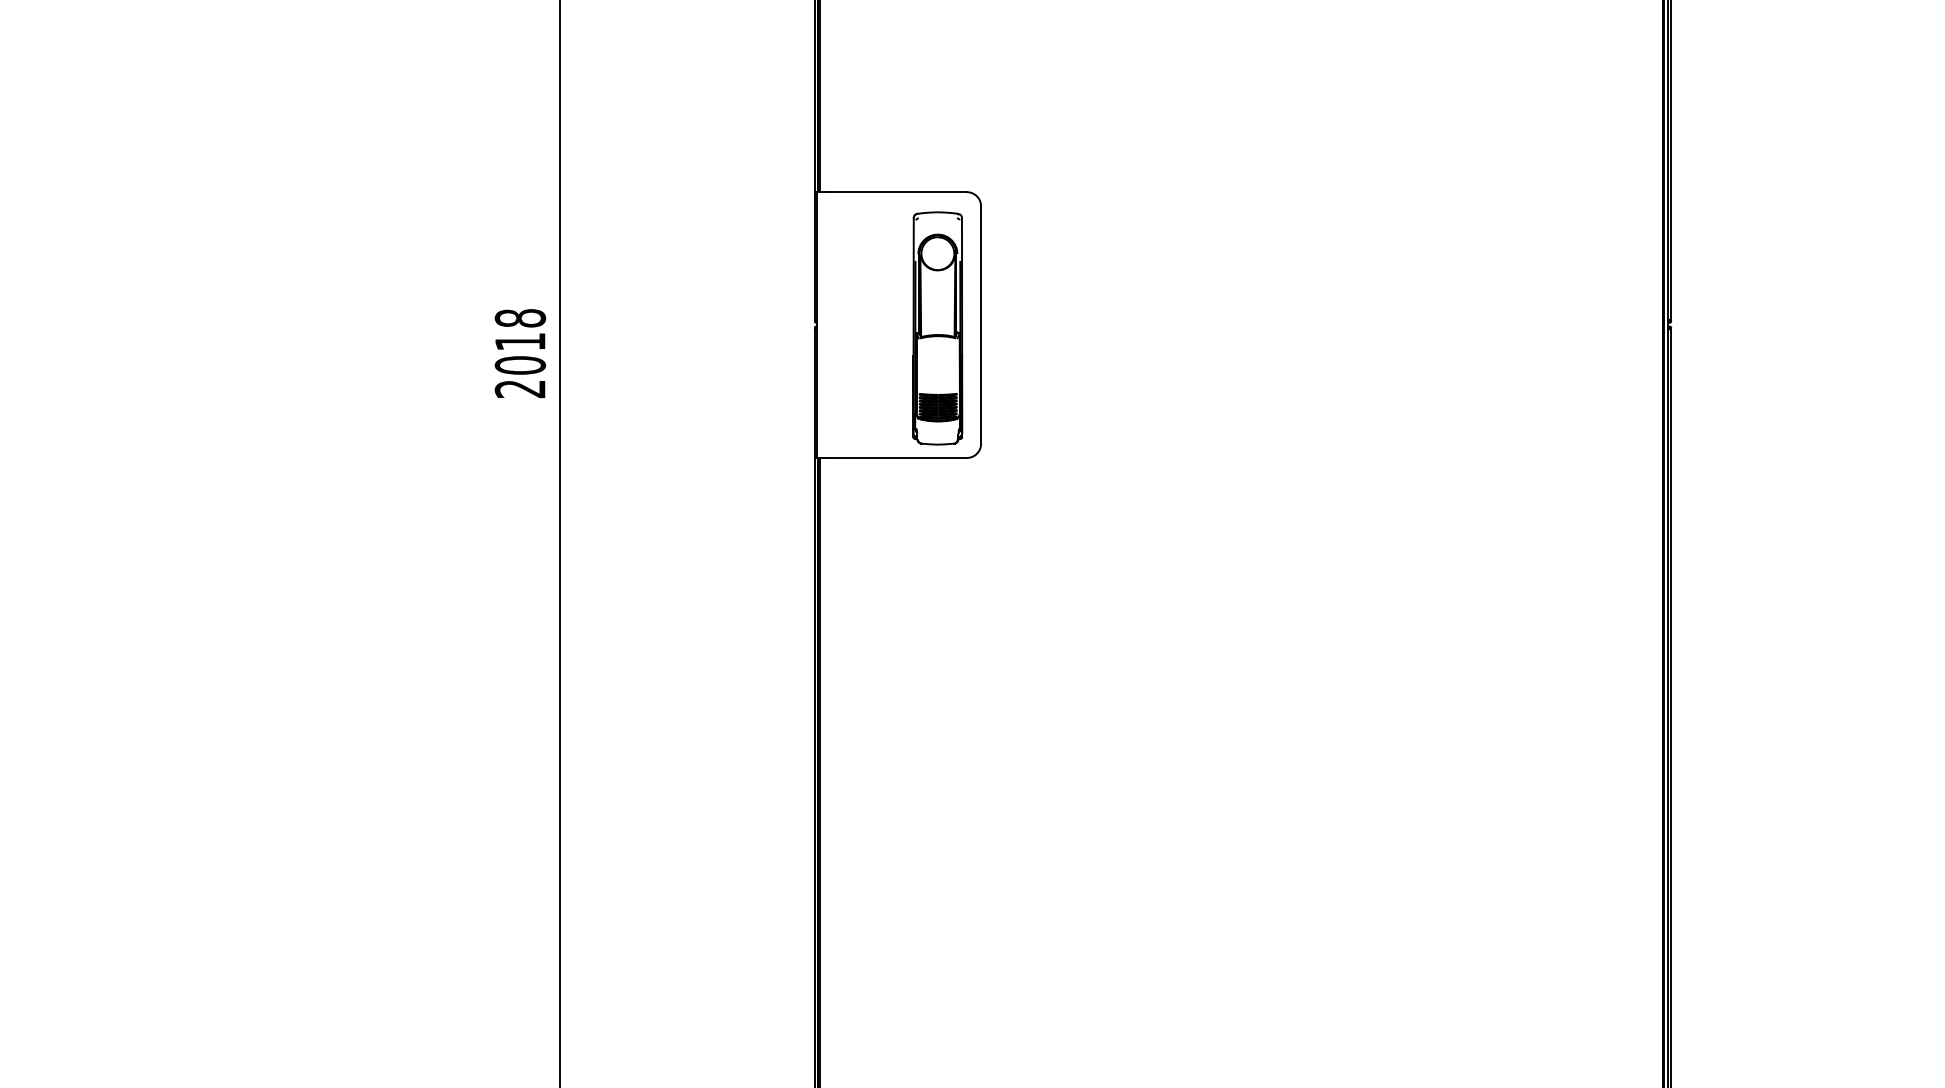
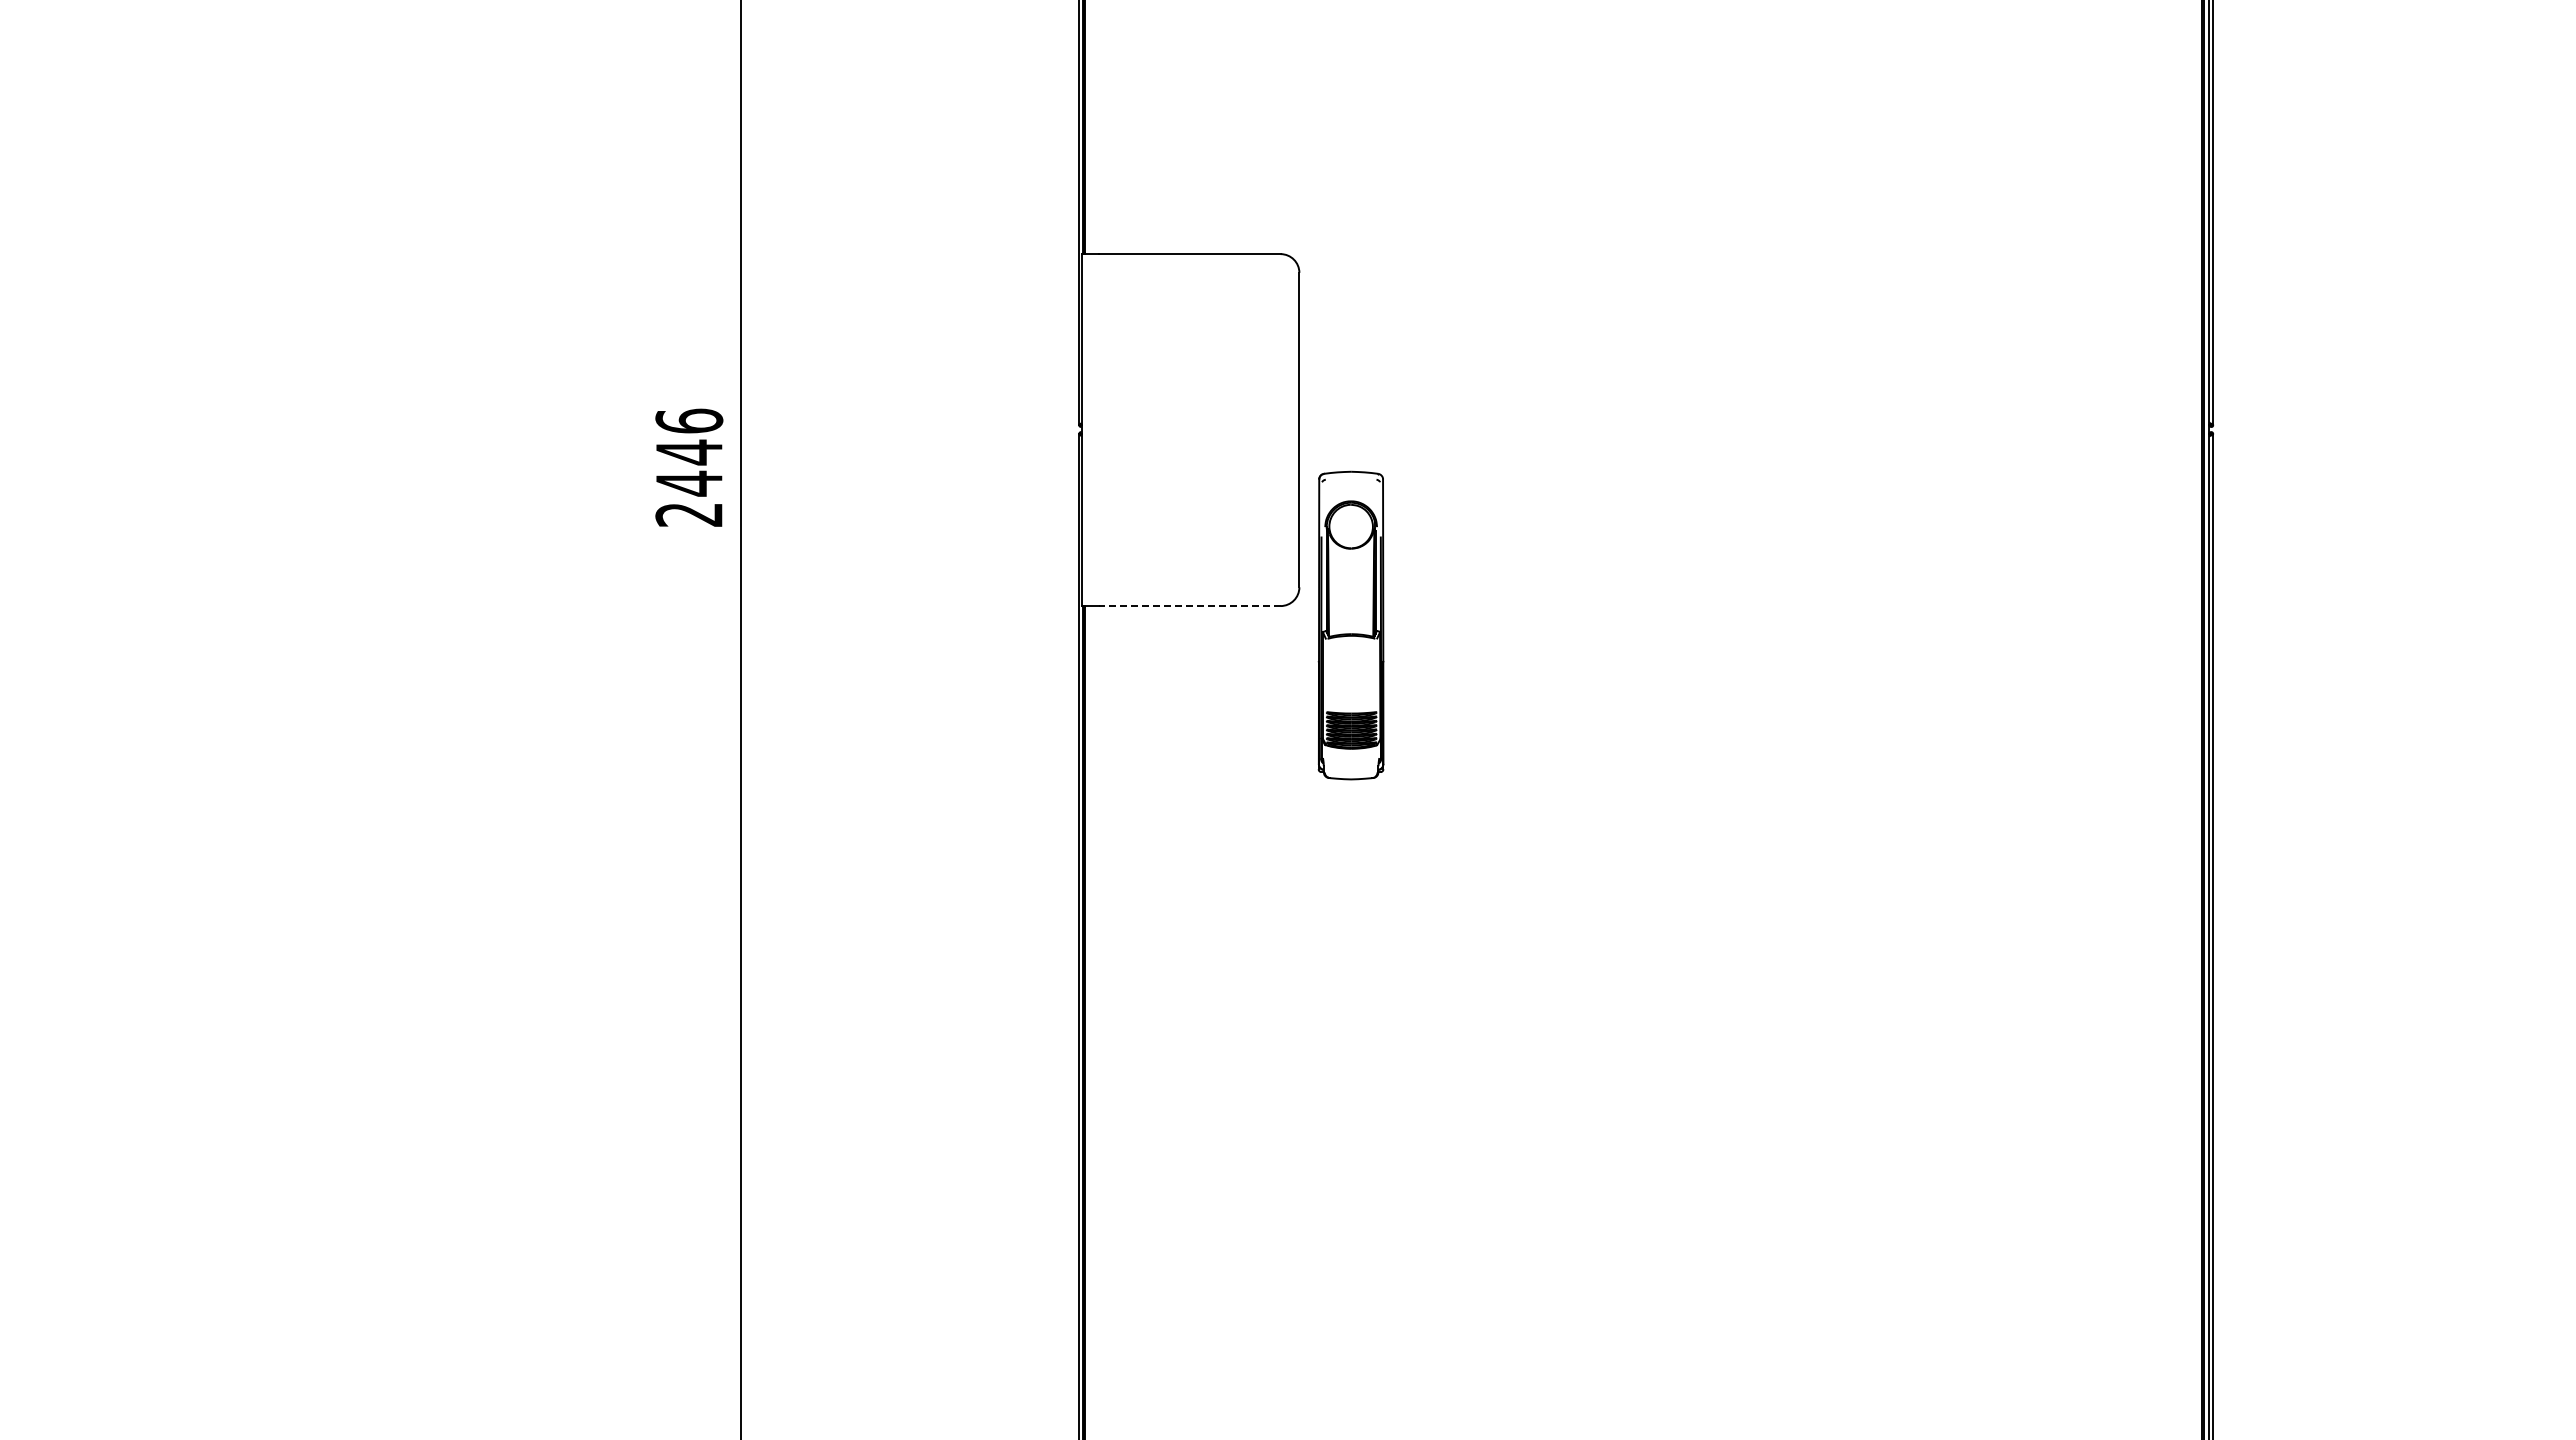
part: (937, 328) -> (1350, 625), moved
text: (520, 341) -> (689, 452), 2018 -> 2446
line: (898, 458) -> (1189, 606), solid -> dashed

